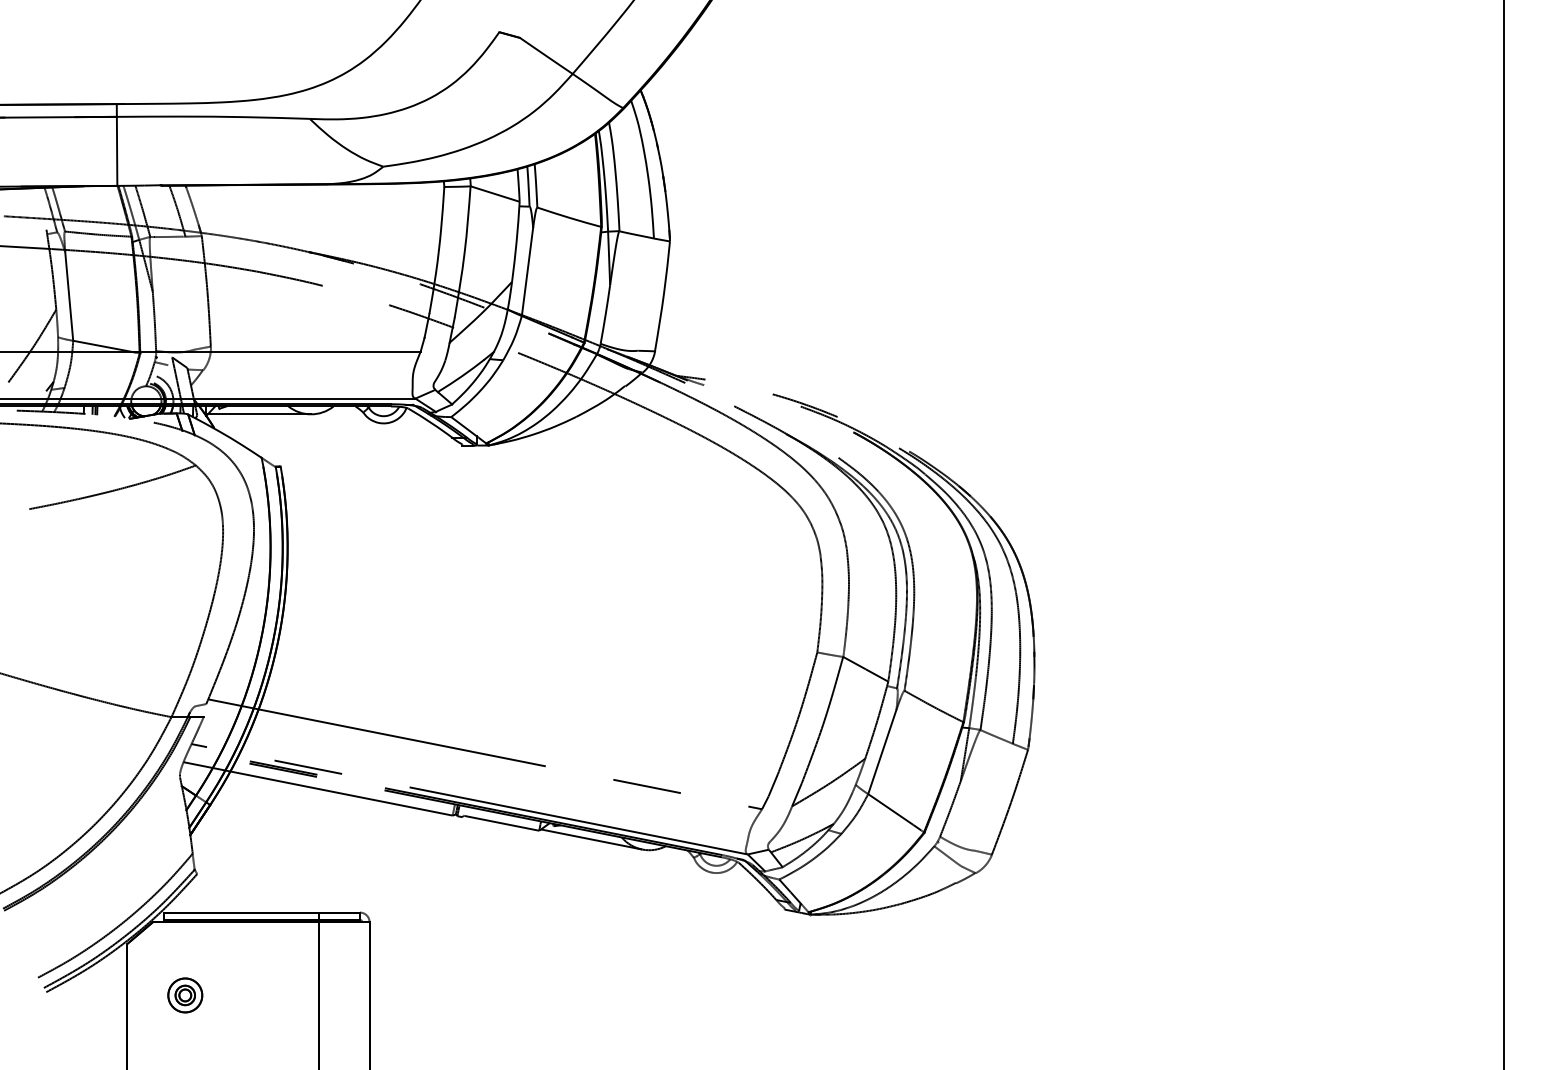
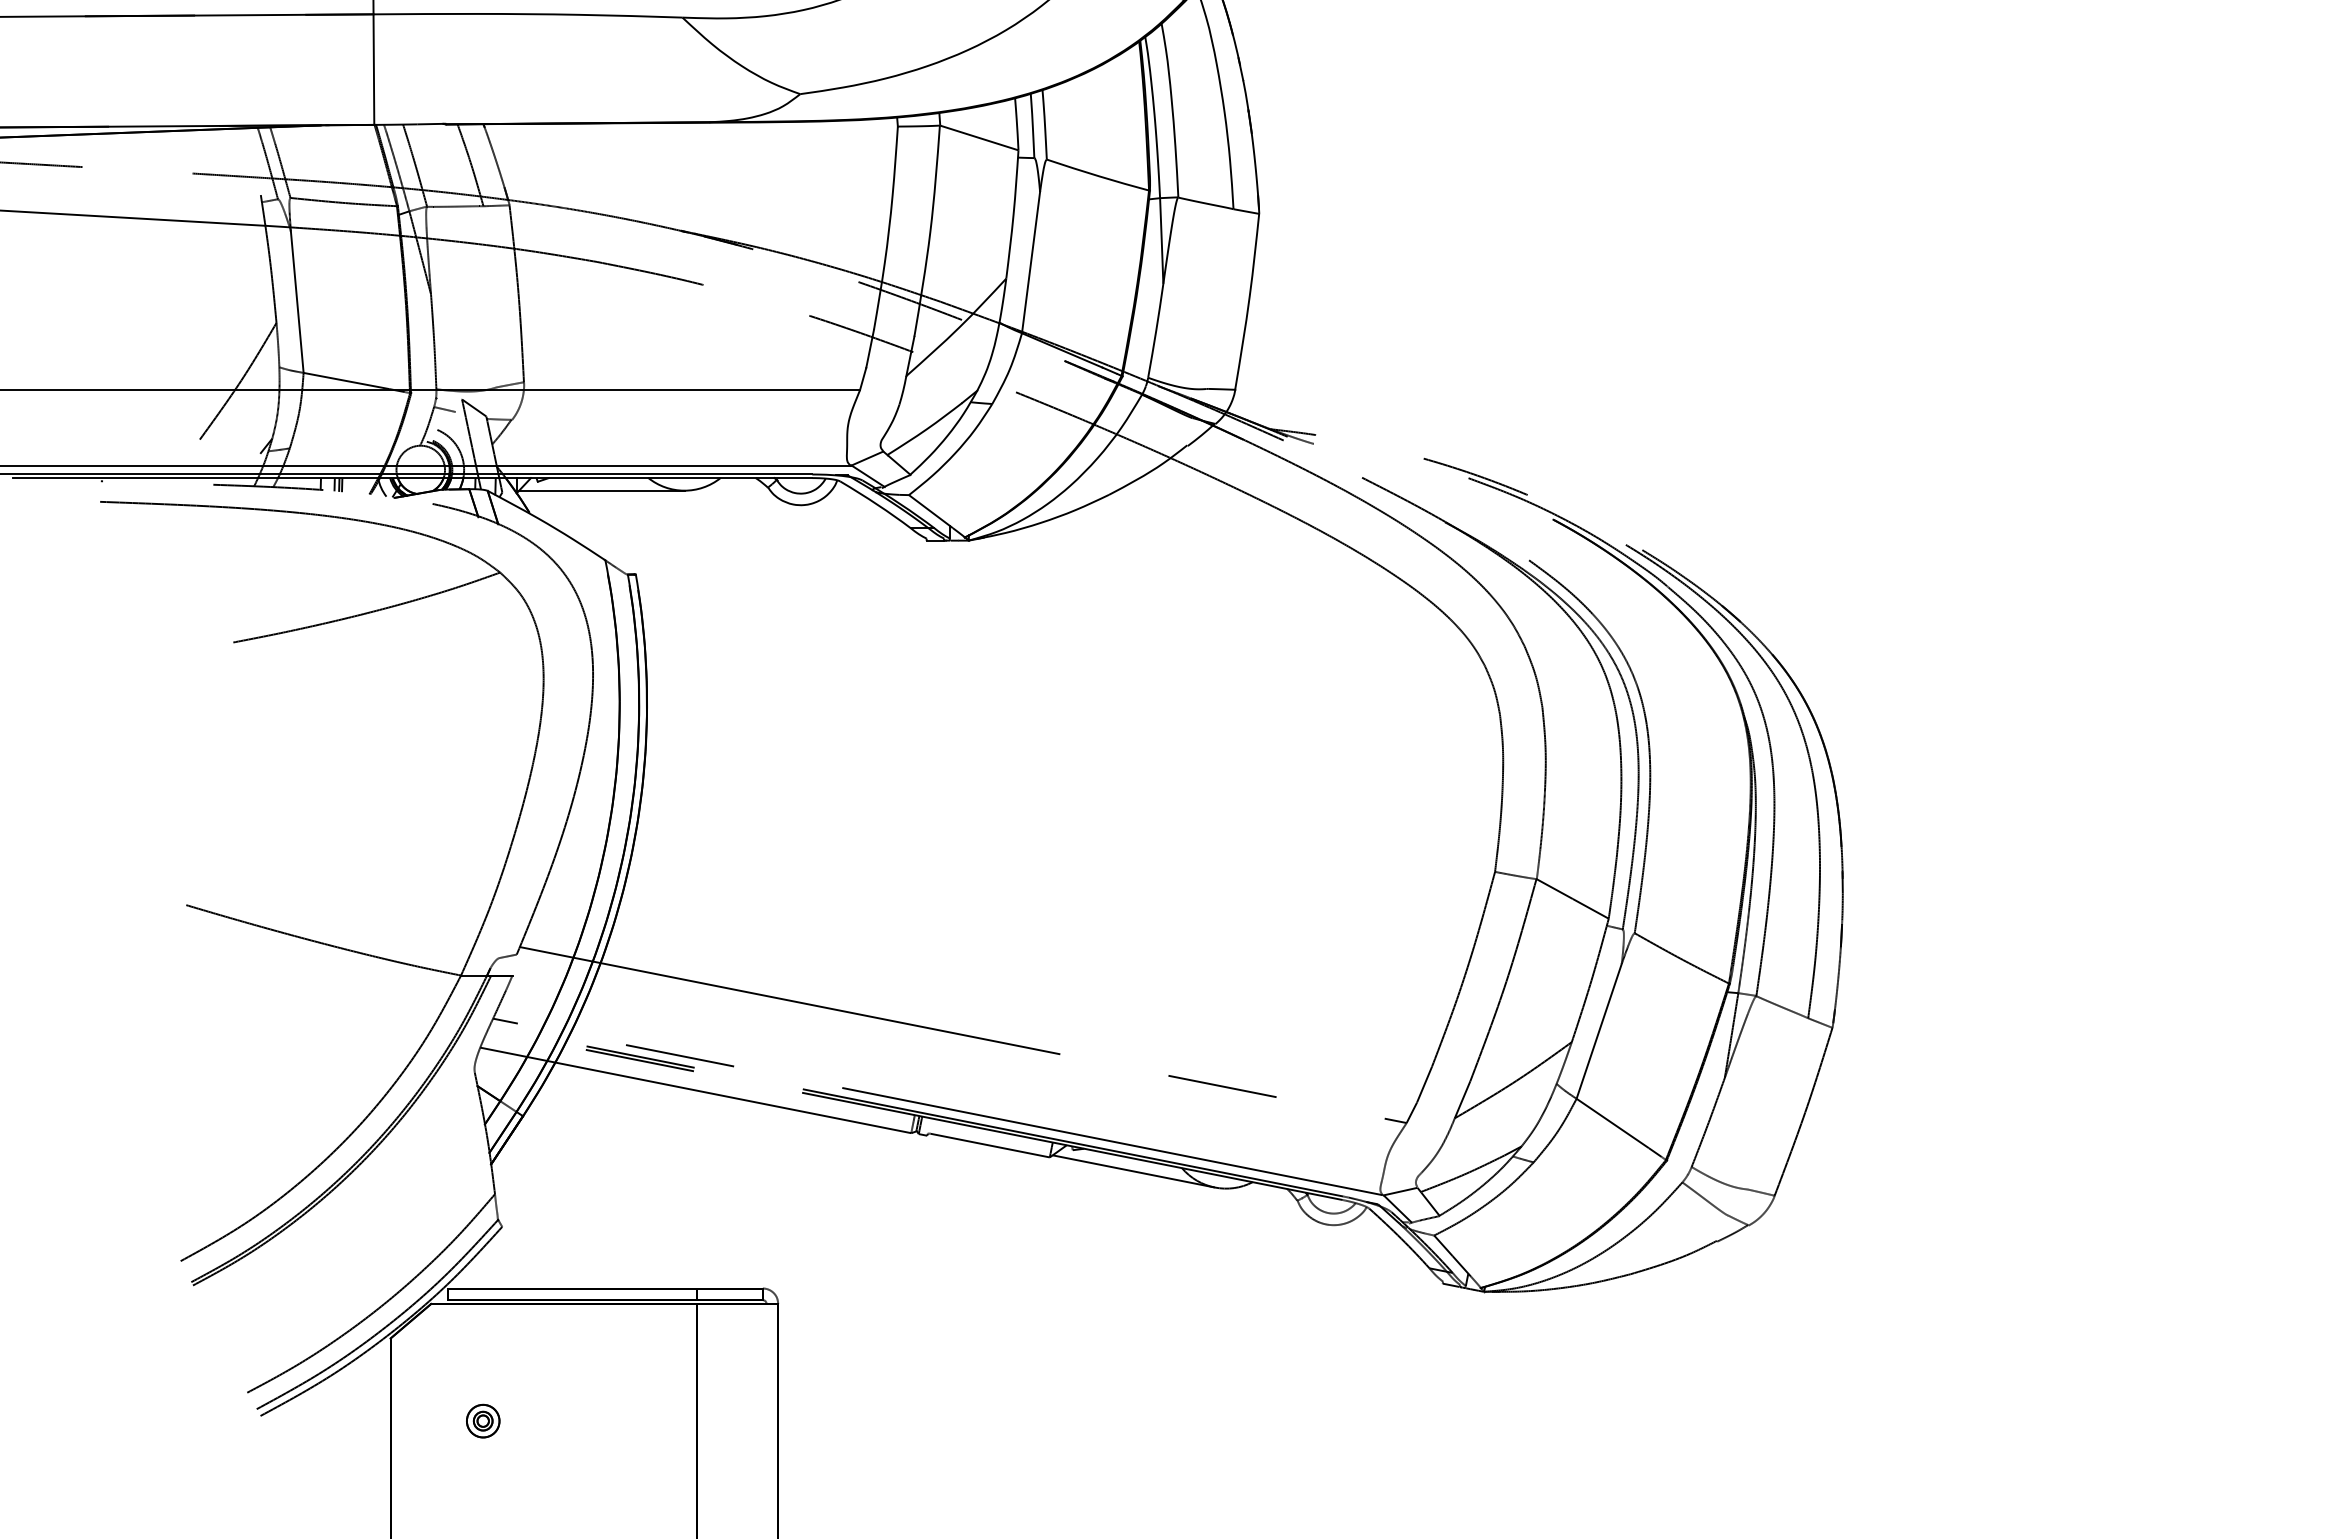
part: (185, 995) -> (483, 1421), size x0.6

